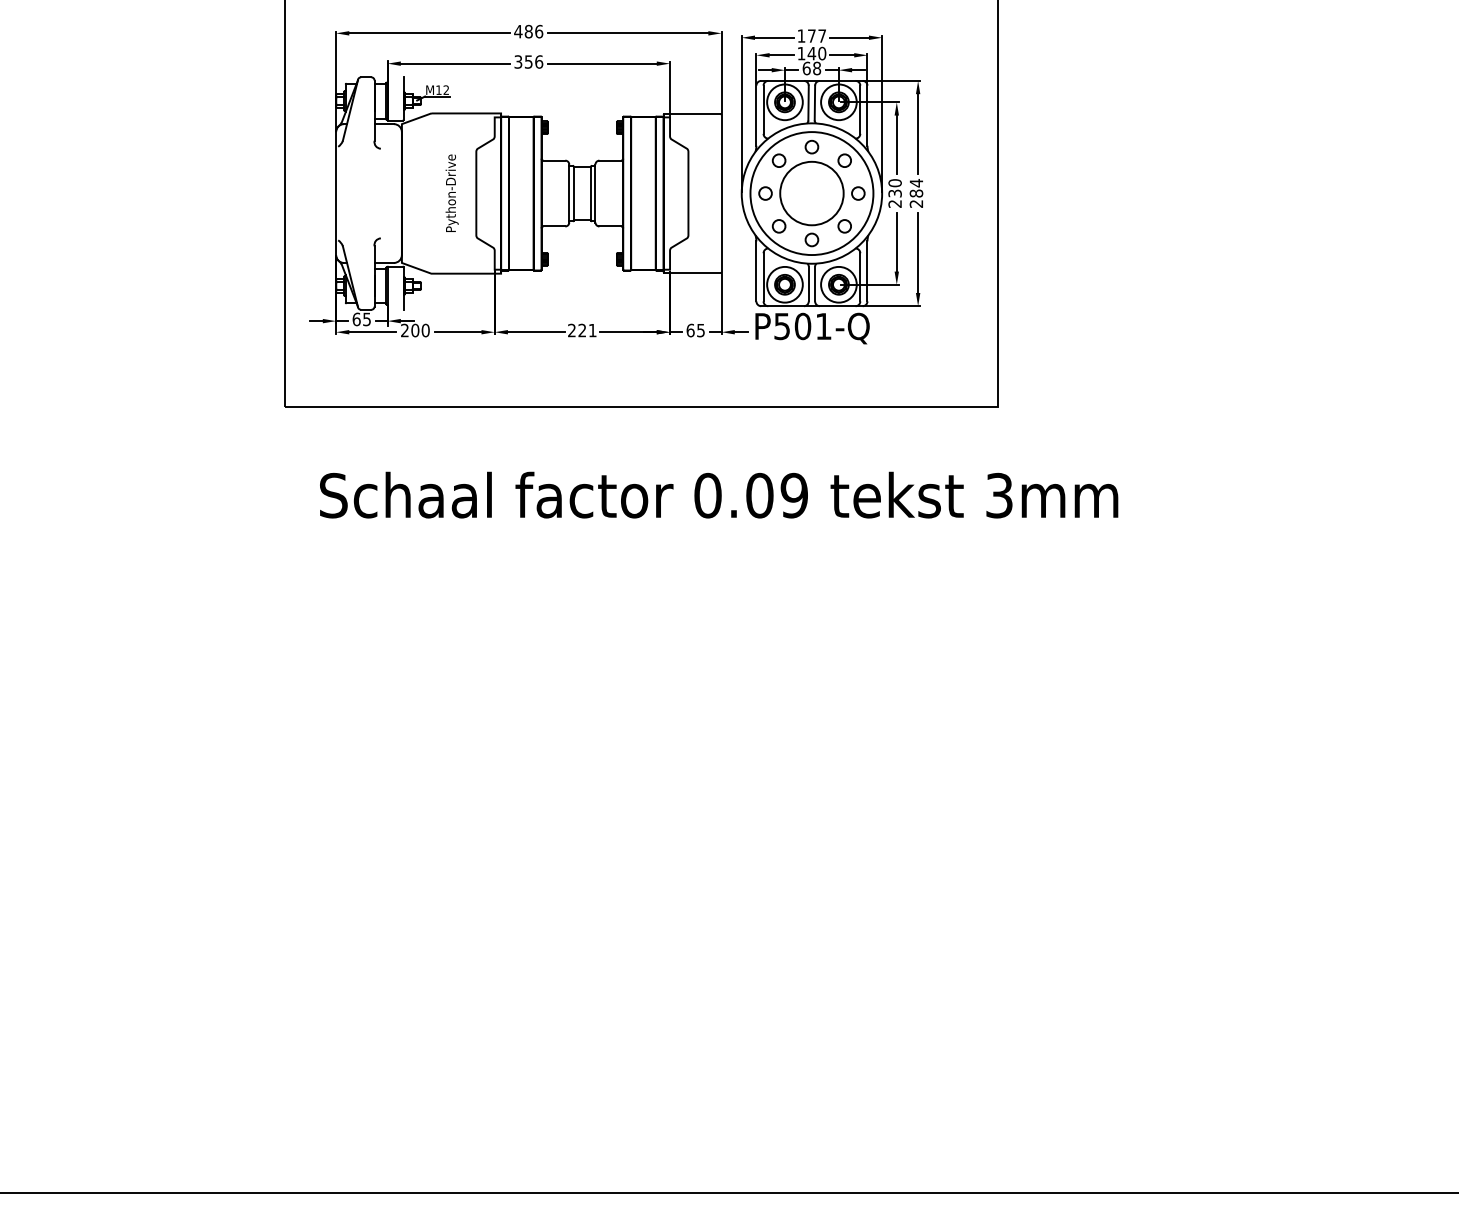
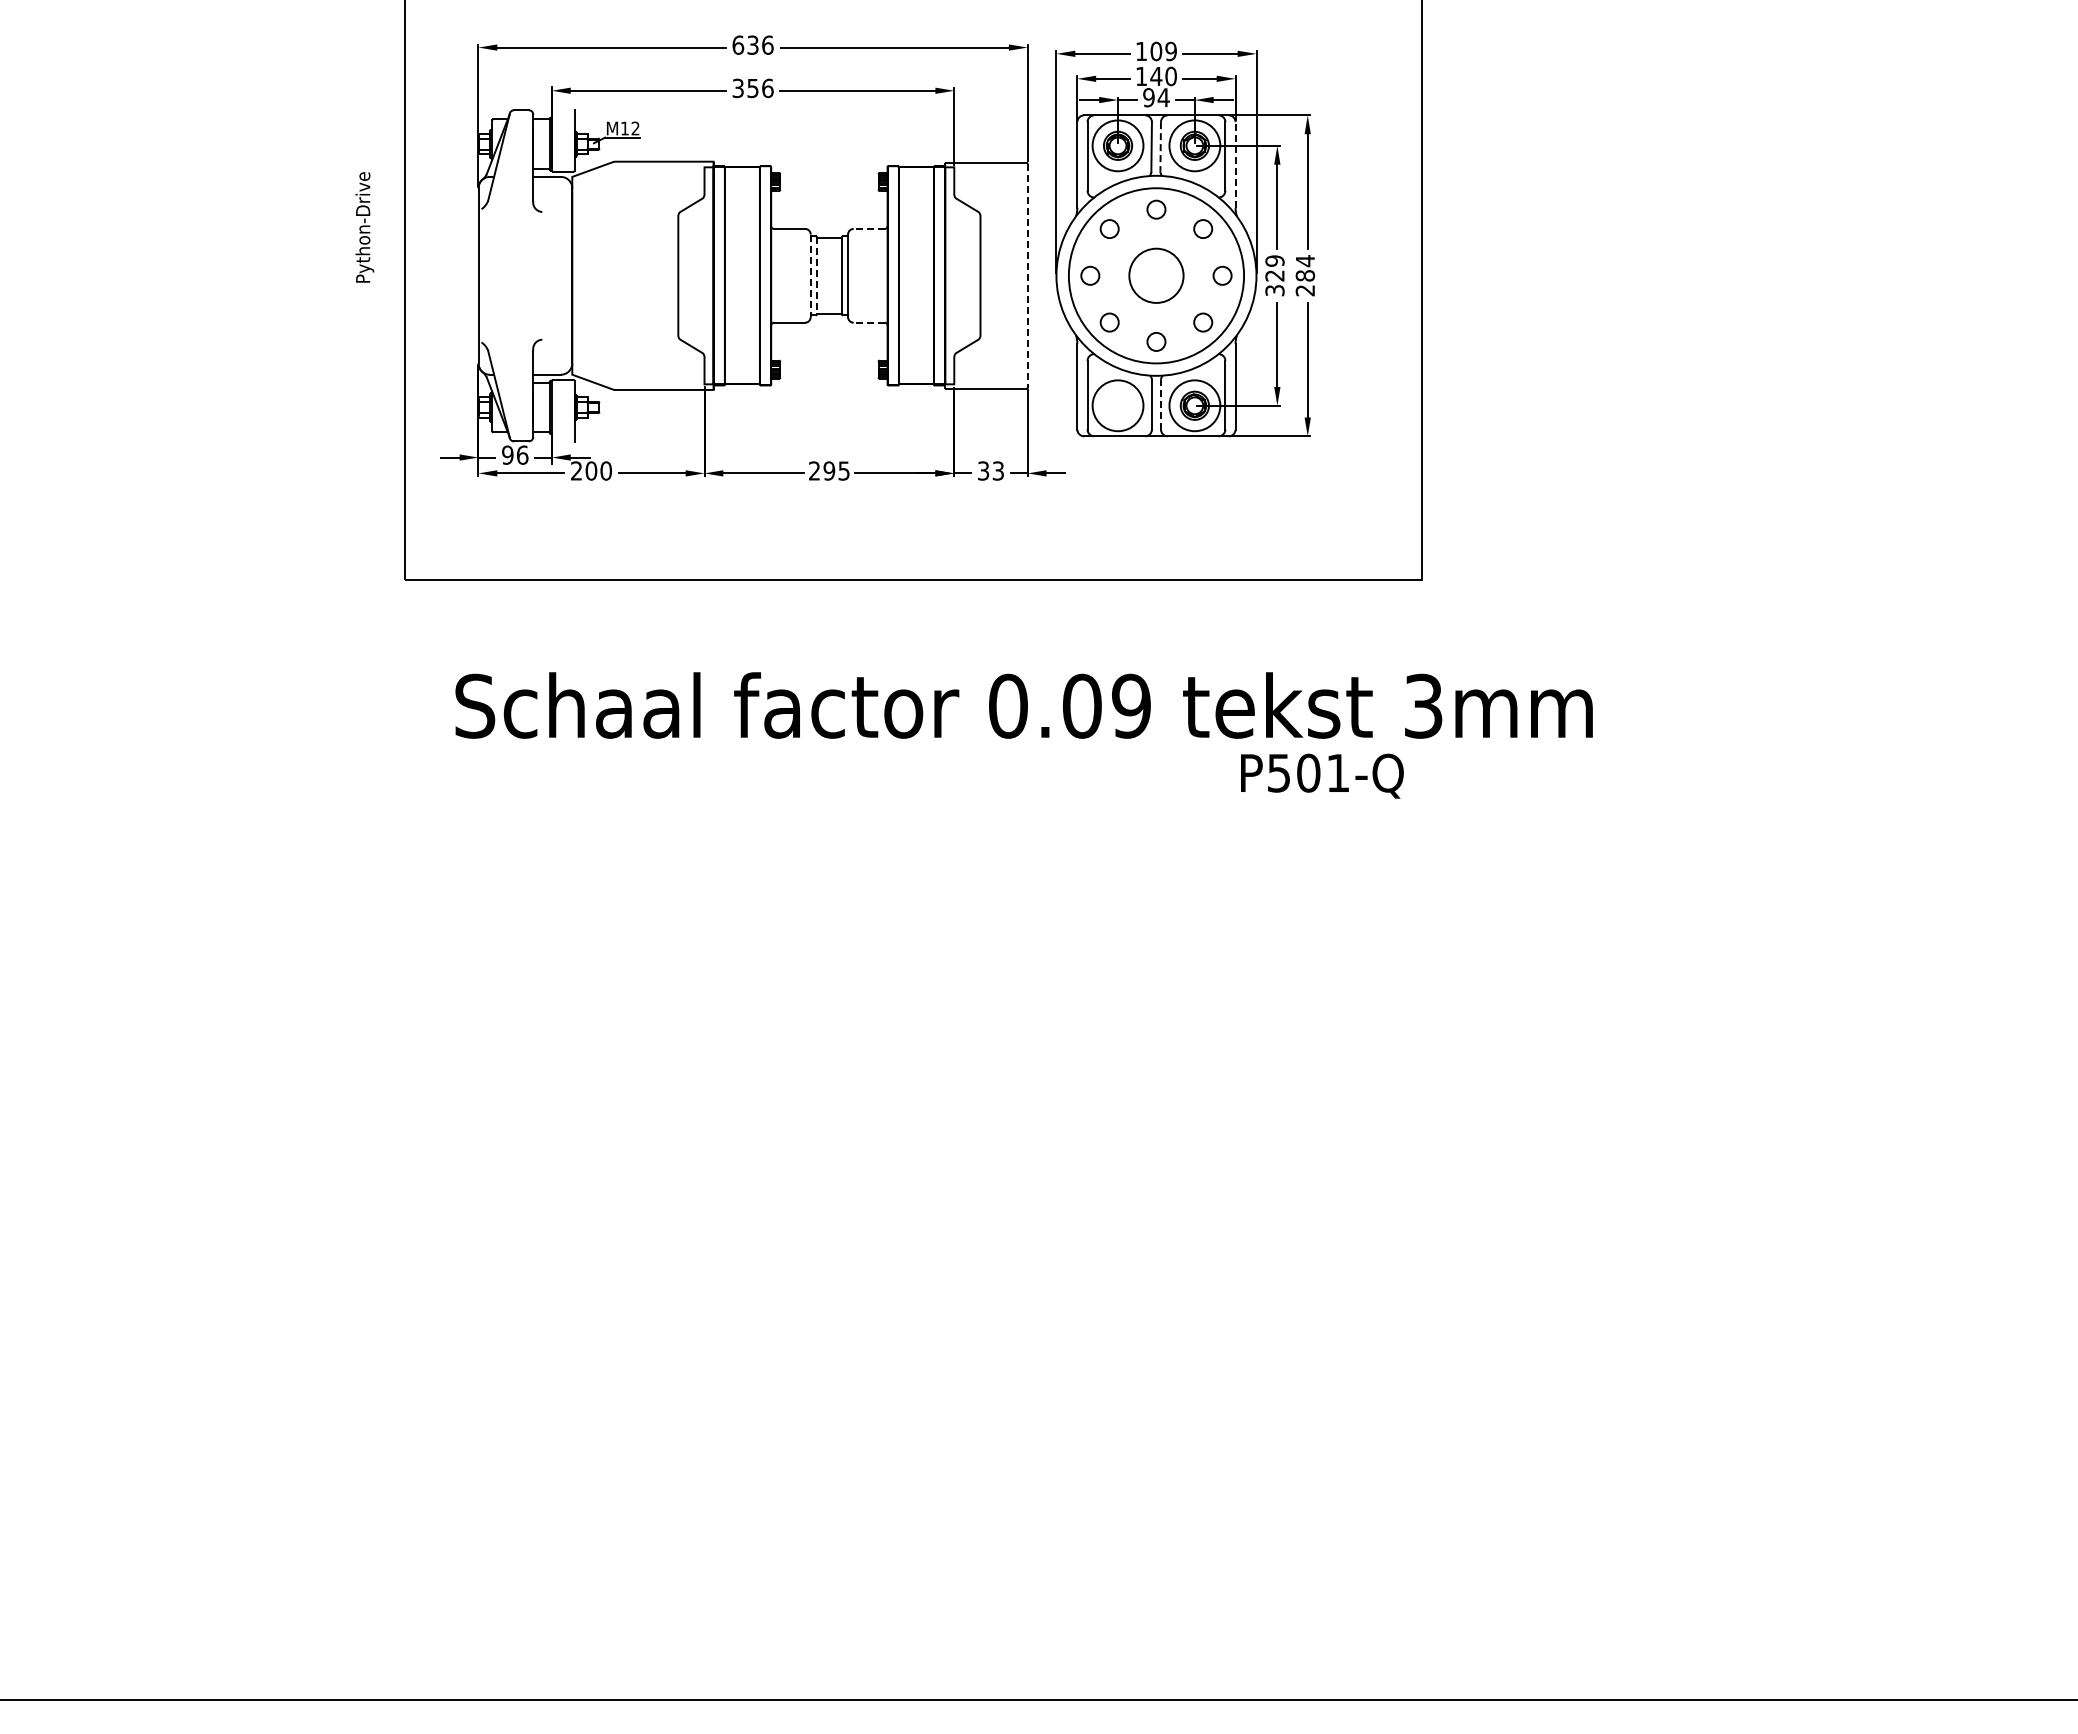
text: (523, 31) -> (745, 44), 486 -> 636
text: (816, 36) -> (1163, 51), 177 -> 109
text: (811, 68) -> (1156, 97), 68 -> 94
line: (814, 102) -> (1160, 146), solid -> dashed
line: (867, 115) -> (1235, 164), solid -> dashed
line: (610, 160) -> (869, 228), solid -> dashed
text: (451, 193) -> (364, 227), moved
line: (721, 193) -> (1027, 275), solid -> dashed
circle: (811, 193) -> (1156, 275), size x0.6
text: (894, 193) -> (1274, 275), 230 -> 329
line: (569, 194) -> (810, 276), solid -> dashed
line: (573, 194) -> (816, 276), solid -> dashed
line: (610, 226) -> (869, 322), solid -> dashed
line: (814, 283) -> (1160, 404), solid -> dashed
part: (785, 284) -> (1118, 405), removed
text: (362, 318) -> (515, 454), 65 -> 96
text: (812, 328) -> (1322, 775), moved
text: (587, 330) -> (836, 470), 221 -> 295
text: (695, 330) -> (990, 470), 65 -> 33

